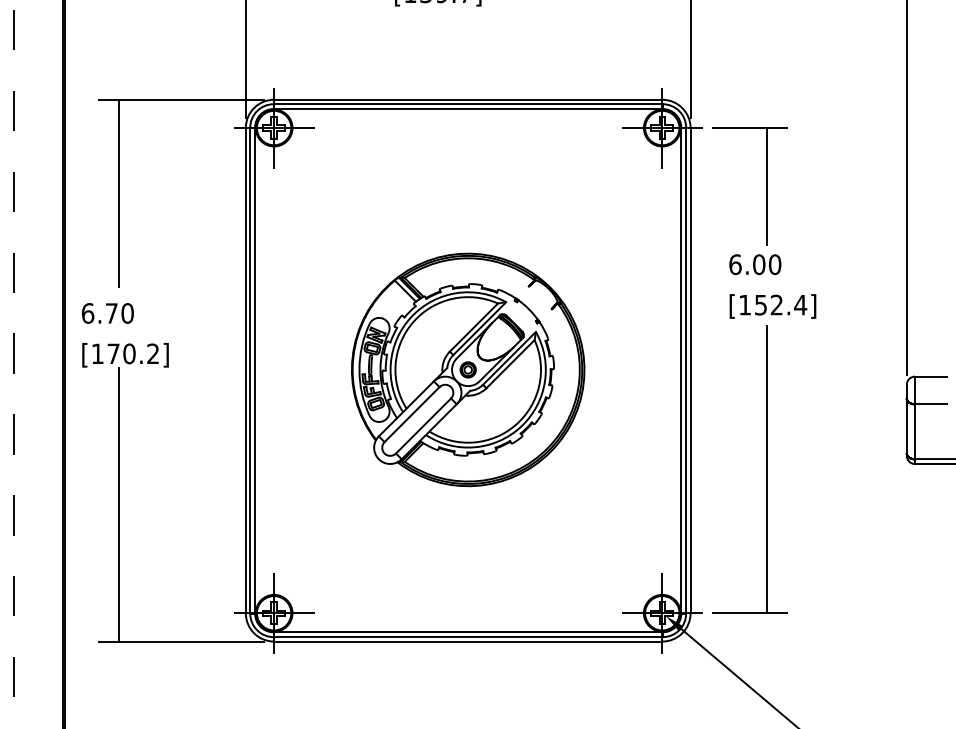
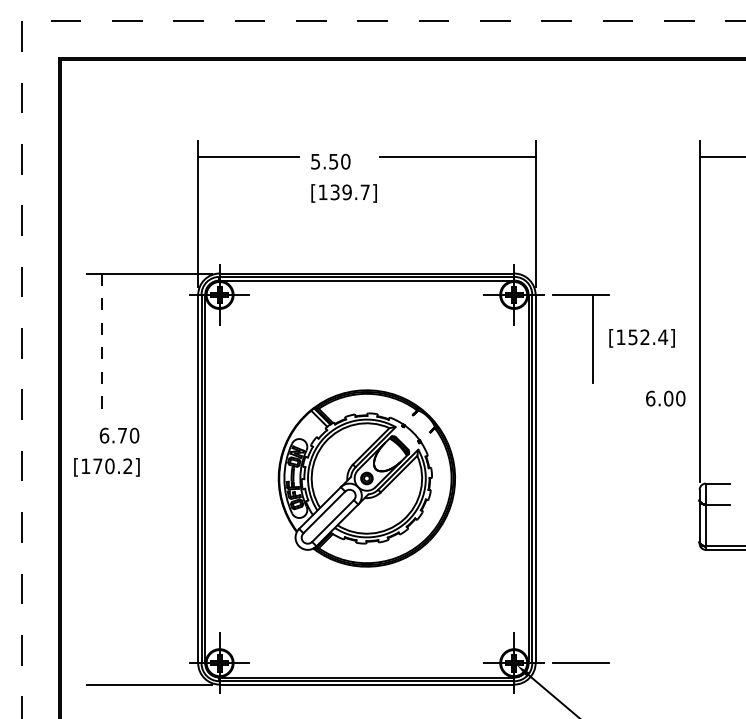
line: (119, 193) -> (102, 344), solid -> dashed
text: (754, 264) -> (665, 398), moved
text: (772, 306) -> (641, 338), moved
text: (107, 313) -> (119, 435), moved
line: (766, 468) -> (593, 553), removed
line: (119, 504) -> (102, 580), removed

